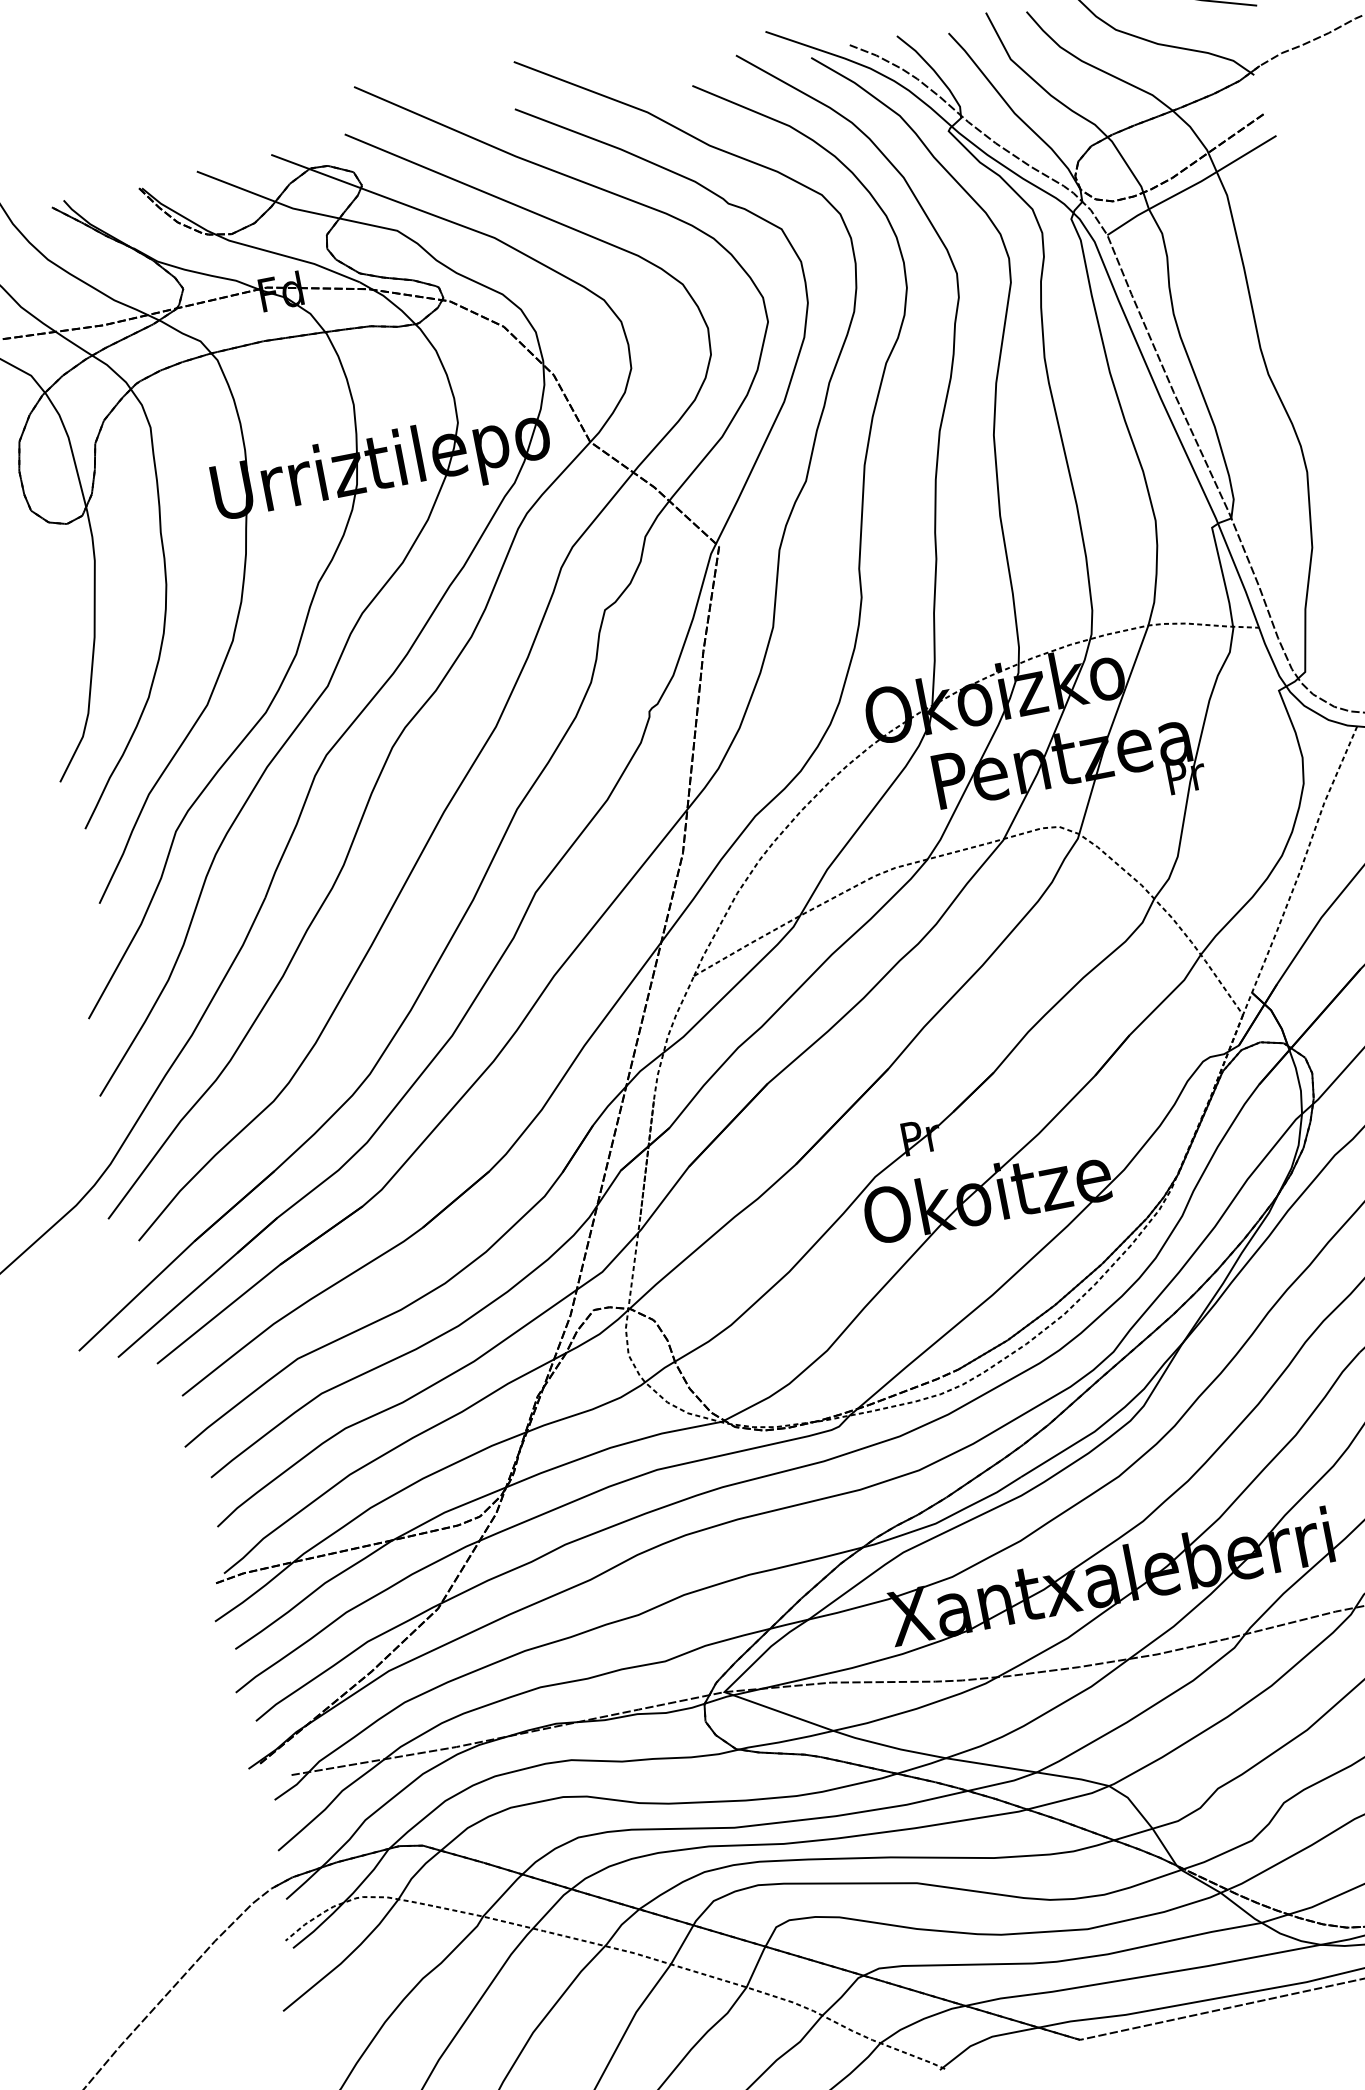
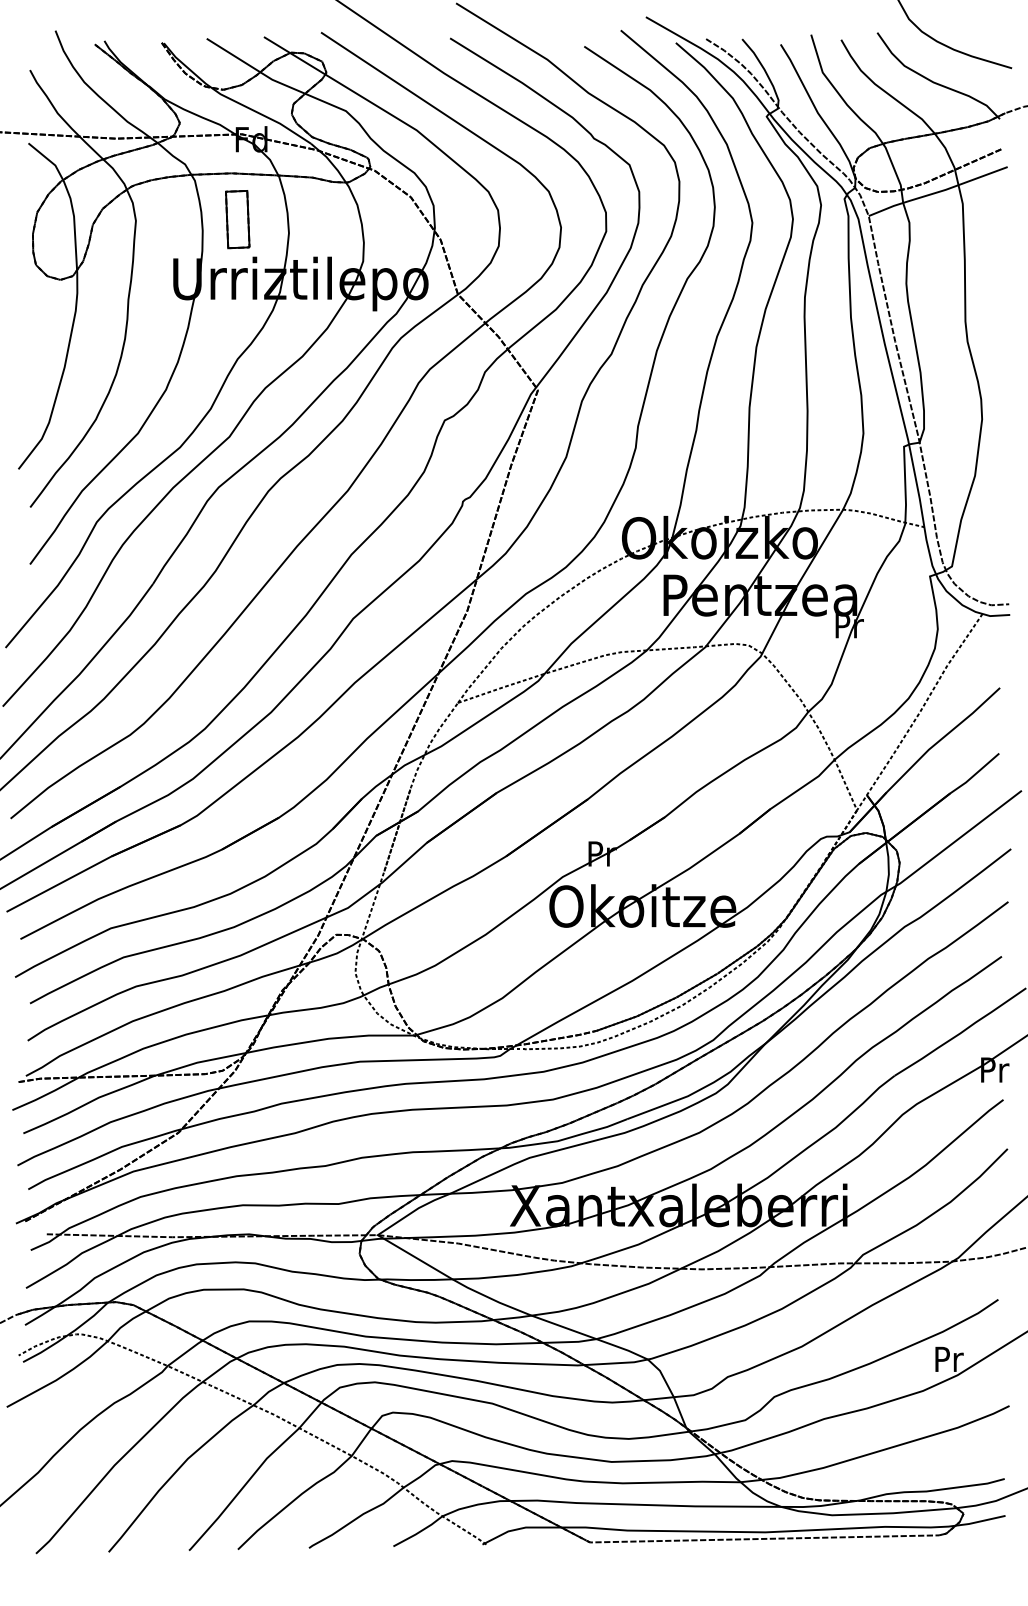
part: (282, 400) -> (237, 219), added

